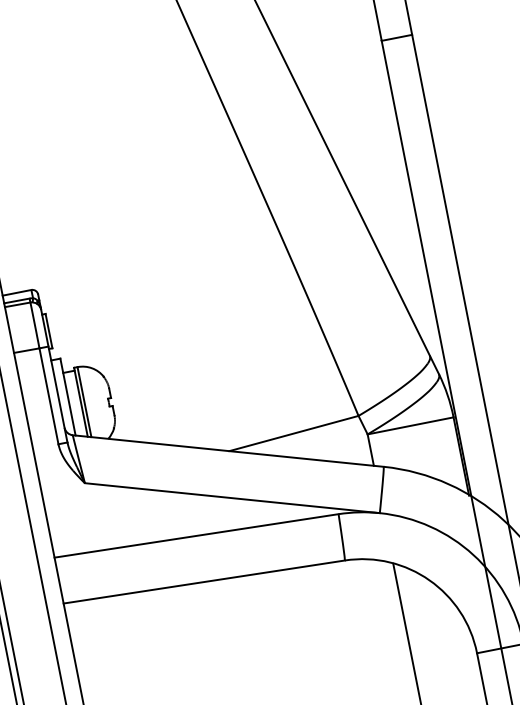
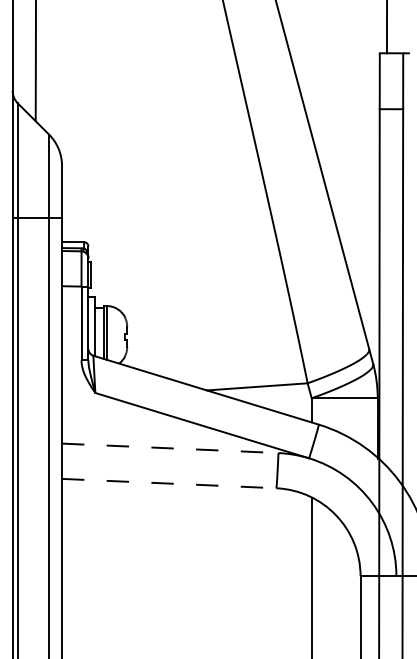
line: (196, 536) -> (170, 448), solid -> dashed
line: (204, 581) -> (169, 483), solid -> dashed

